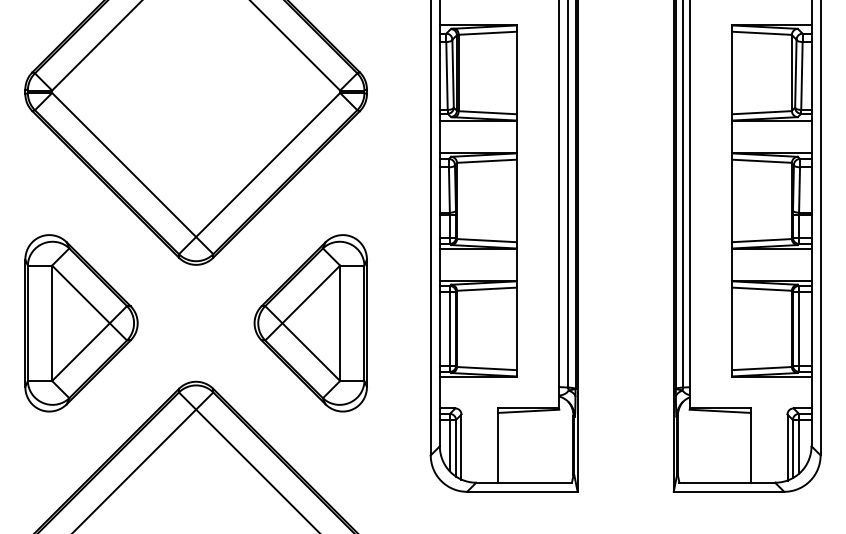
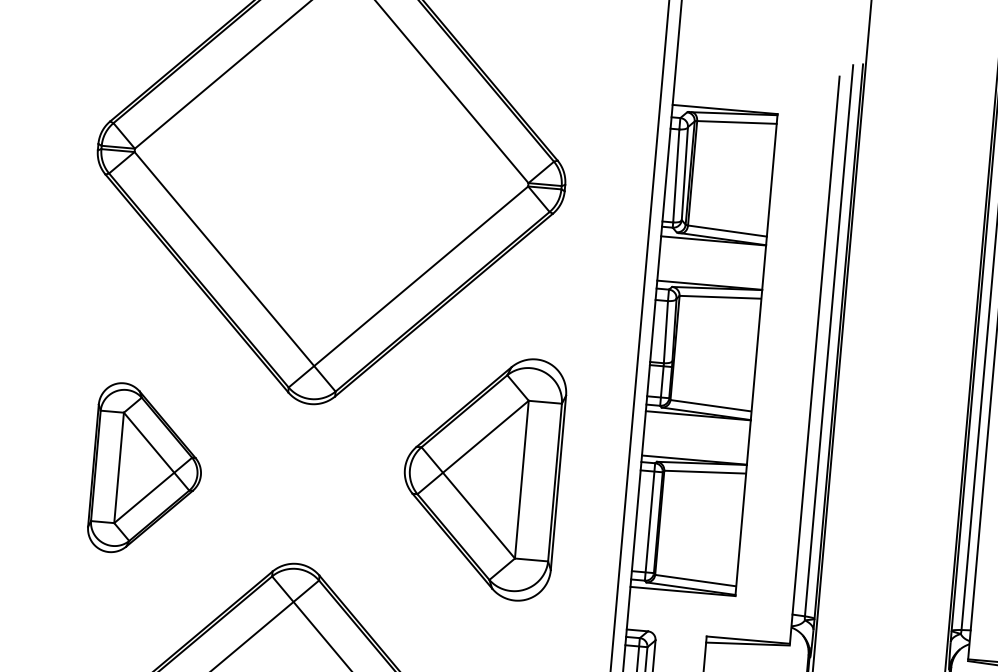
part: (81, 323) -> (147, 470), size x0.7
part: (310, 323) -> (481, 476), moved

